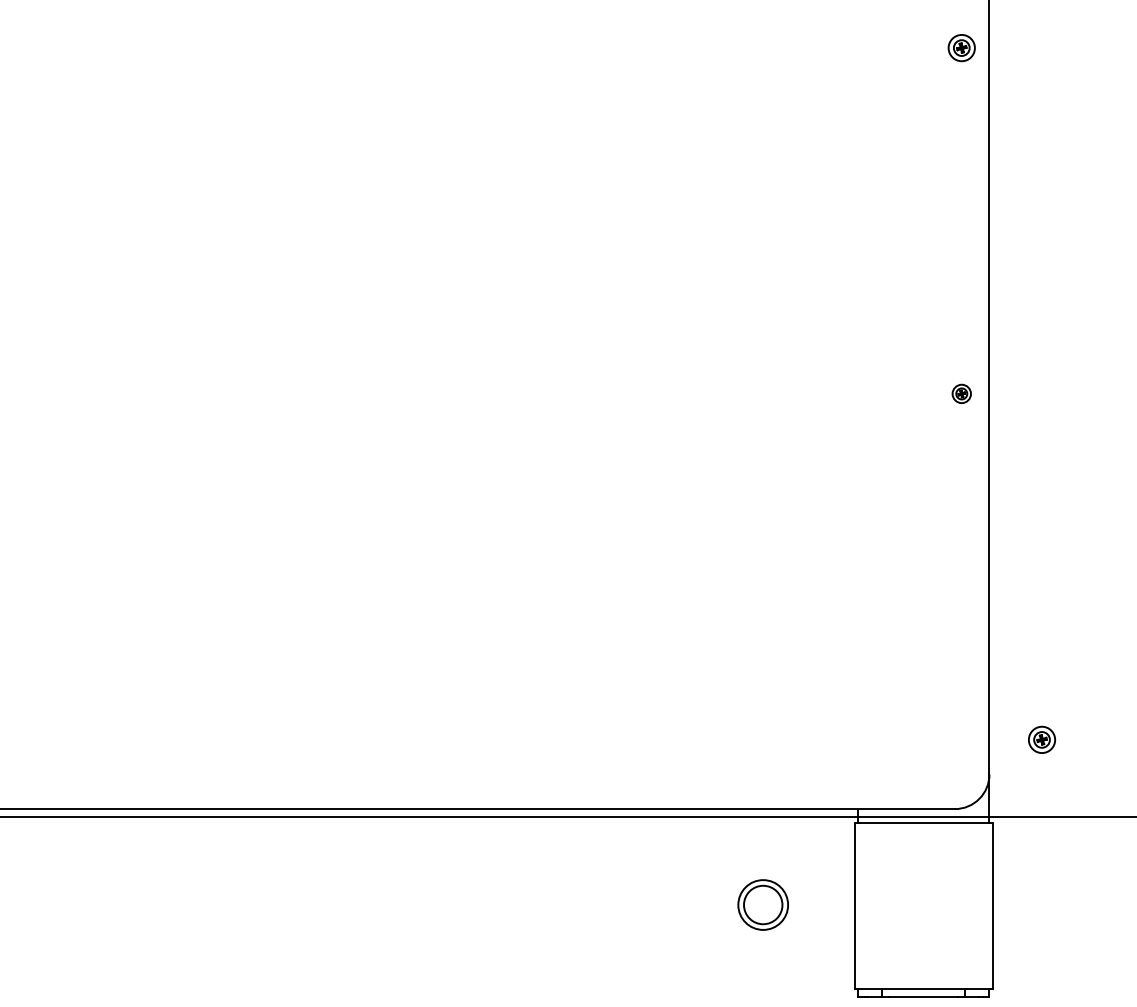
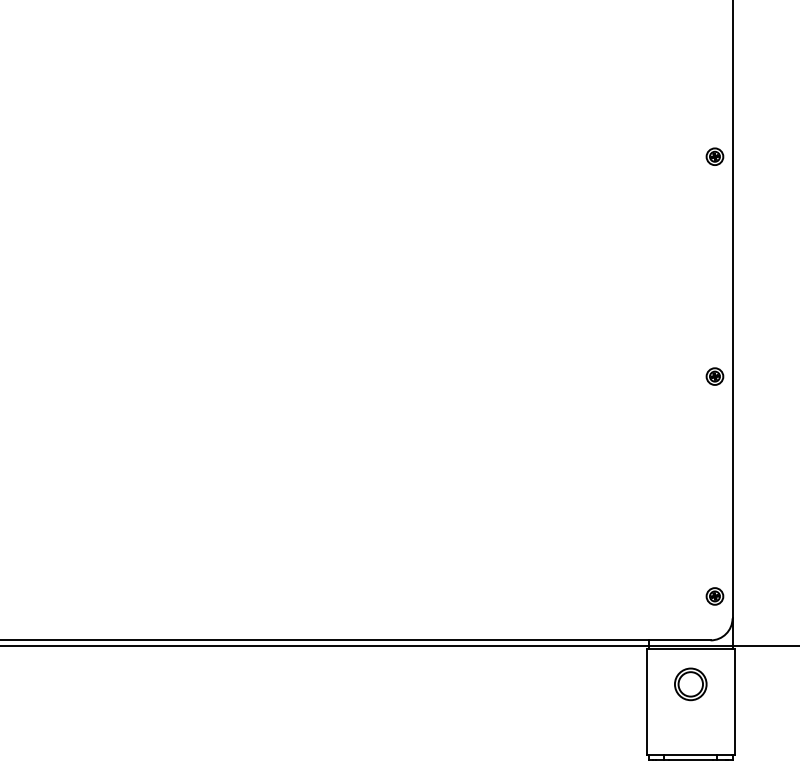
part: (961, 393) -> (714, 376), size x1.43
part: (1041, 739) -> (714, 596), moved
part: (762, 905) -> (690, 684), moved

